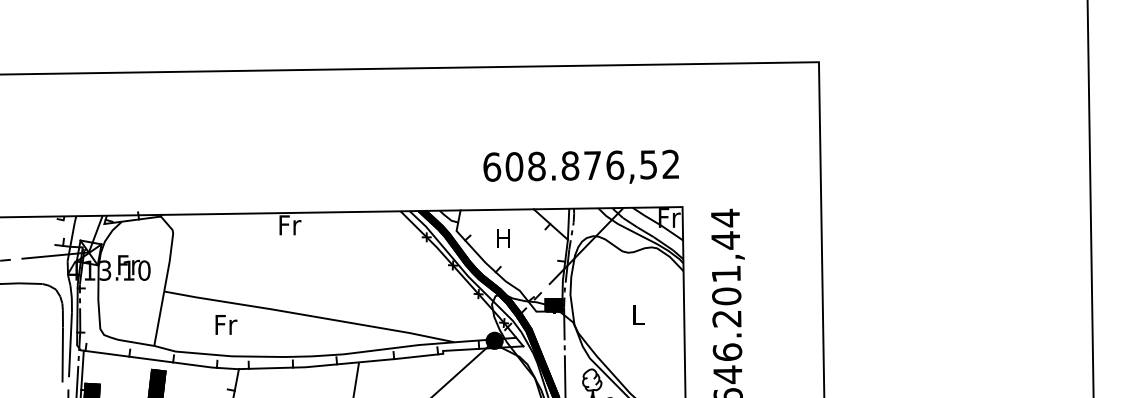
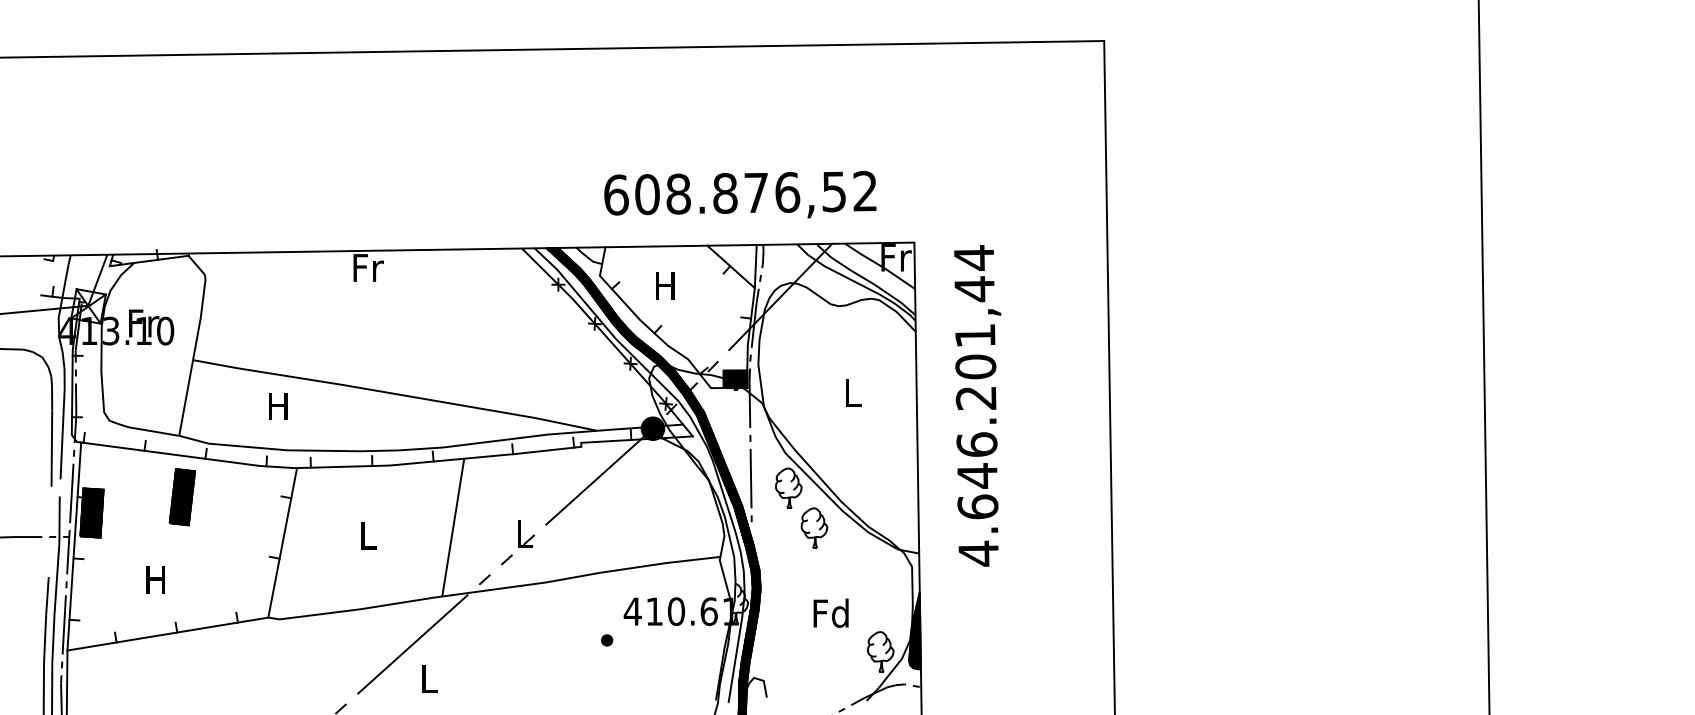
text: (581, 166) -> (740, 194), moved
text: (226, 324) -> (279, 406), Fr -> H

